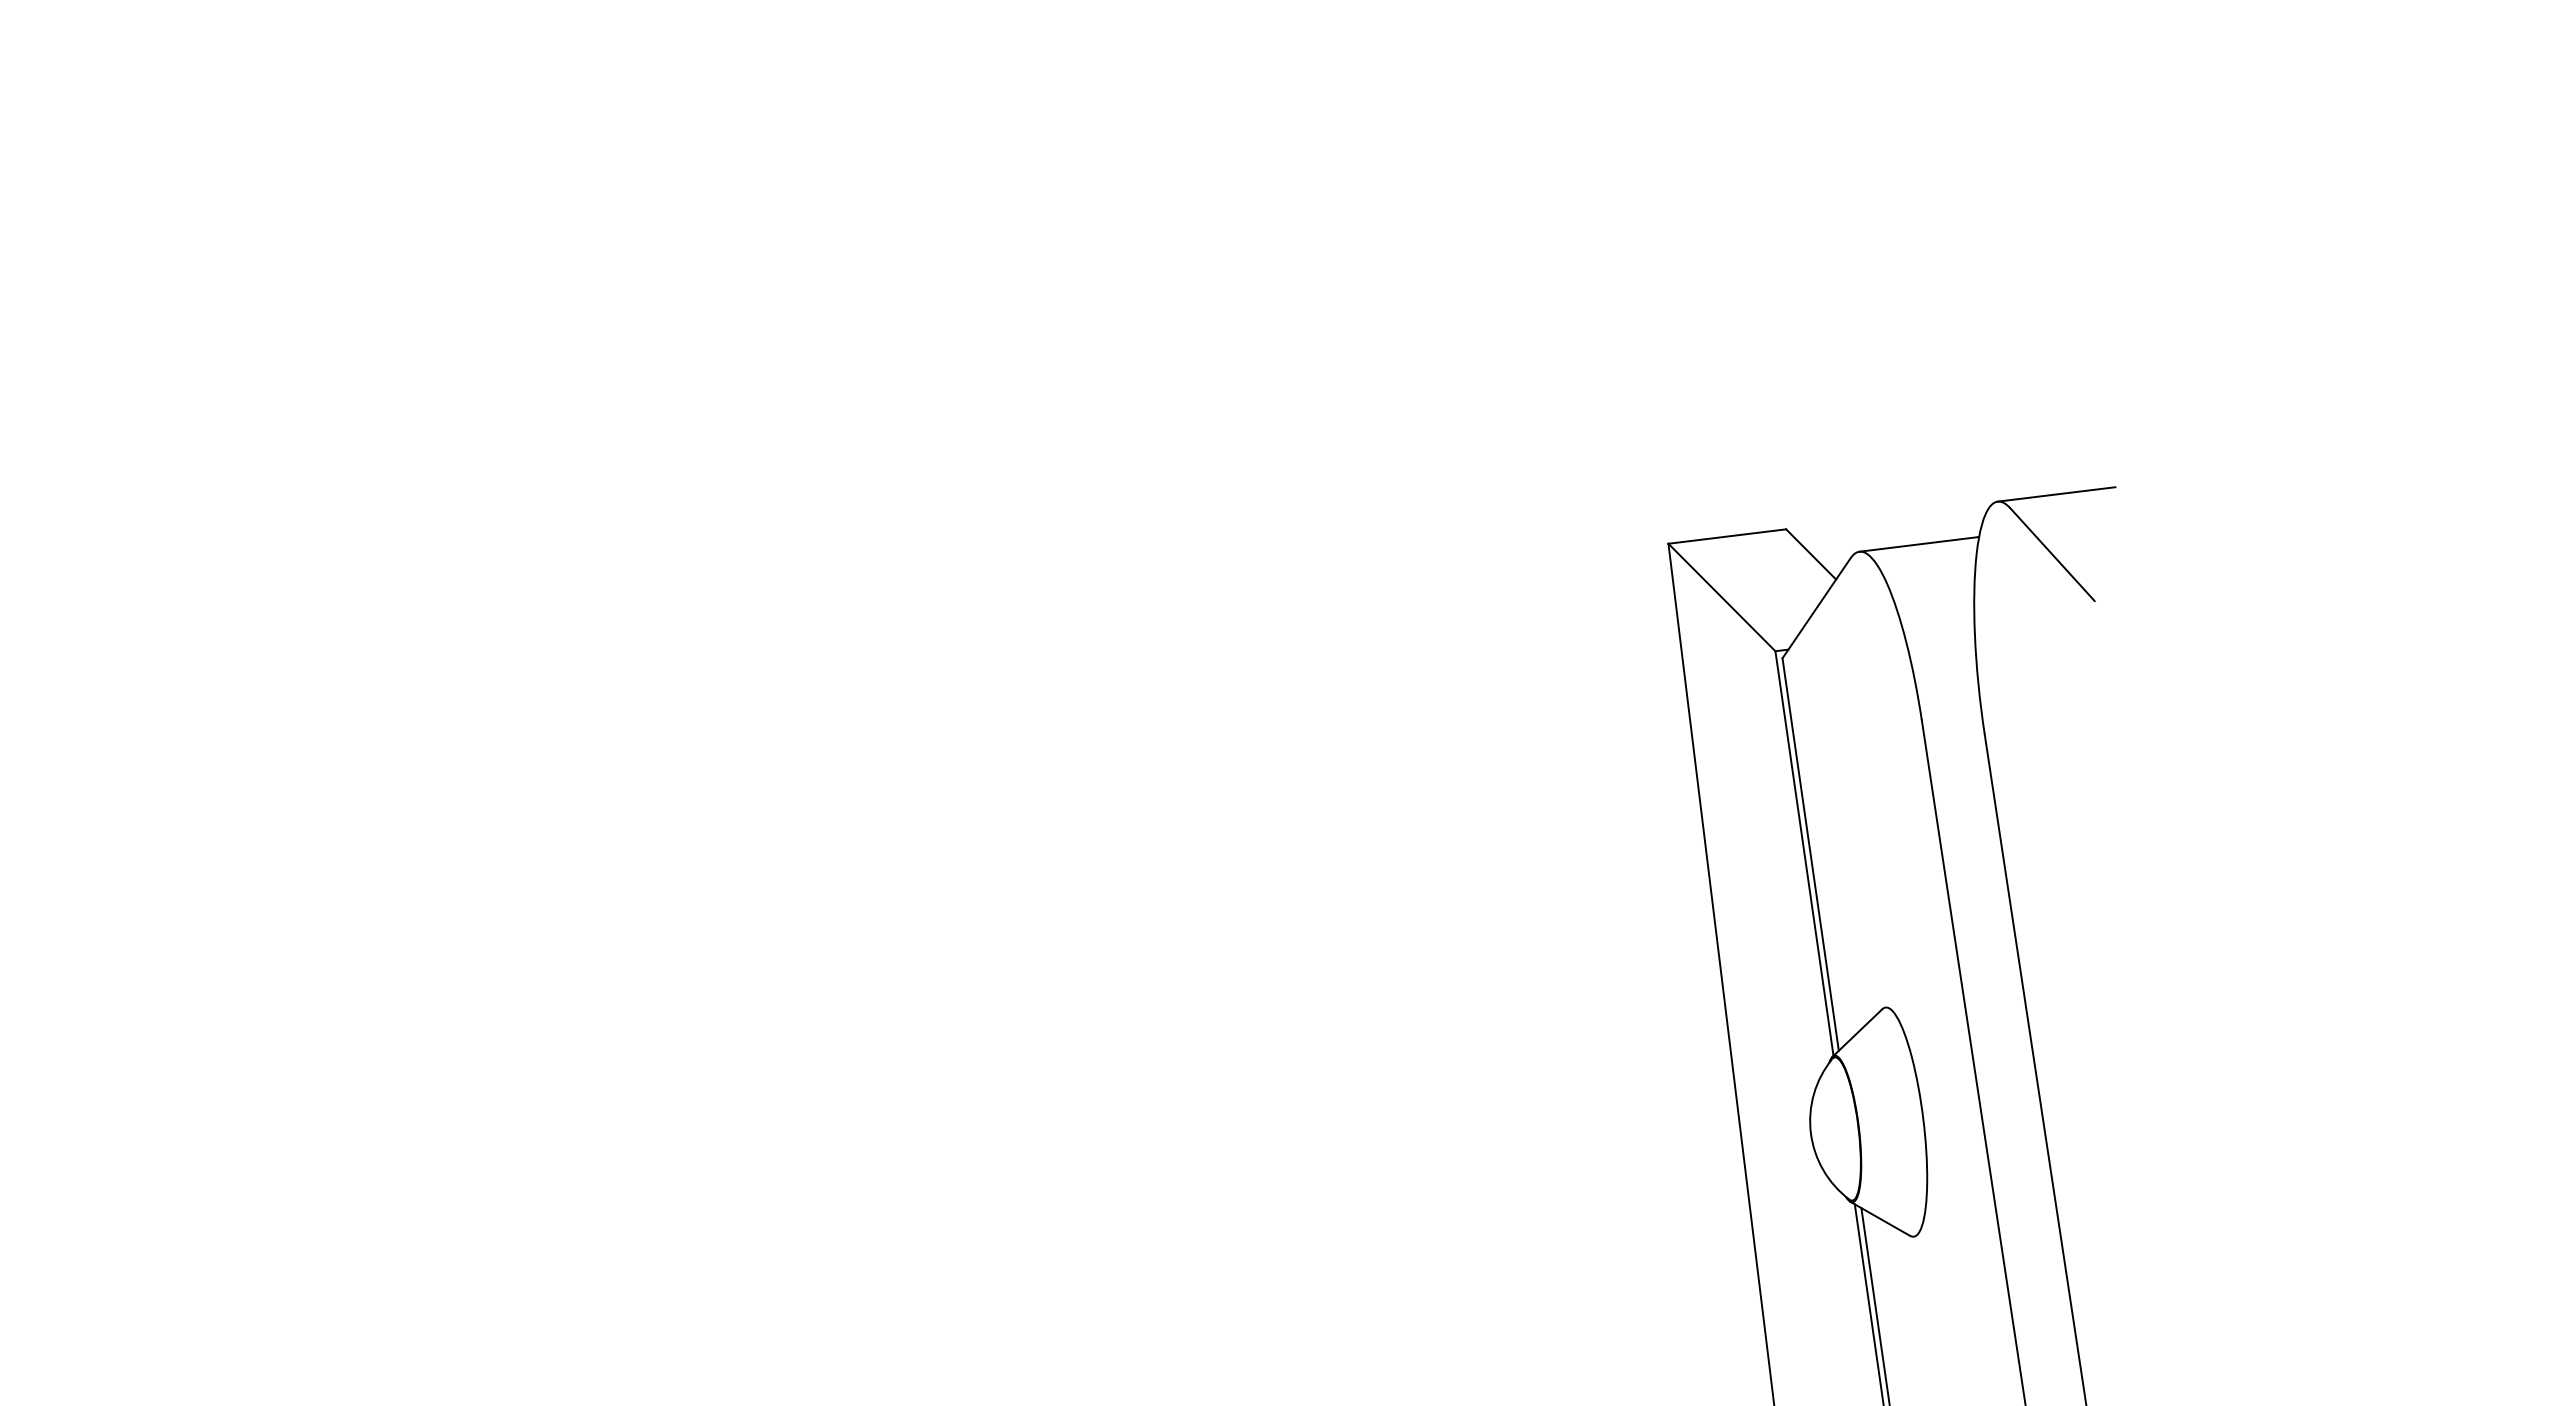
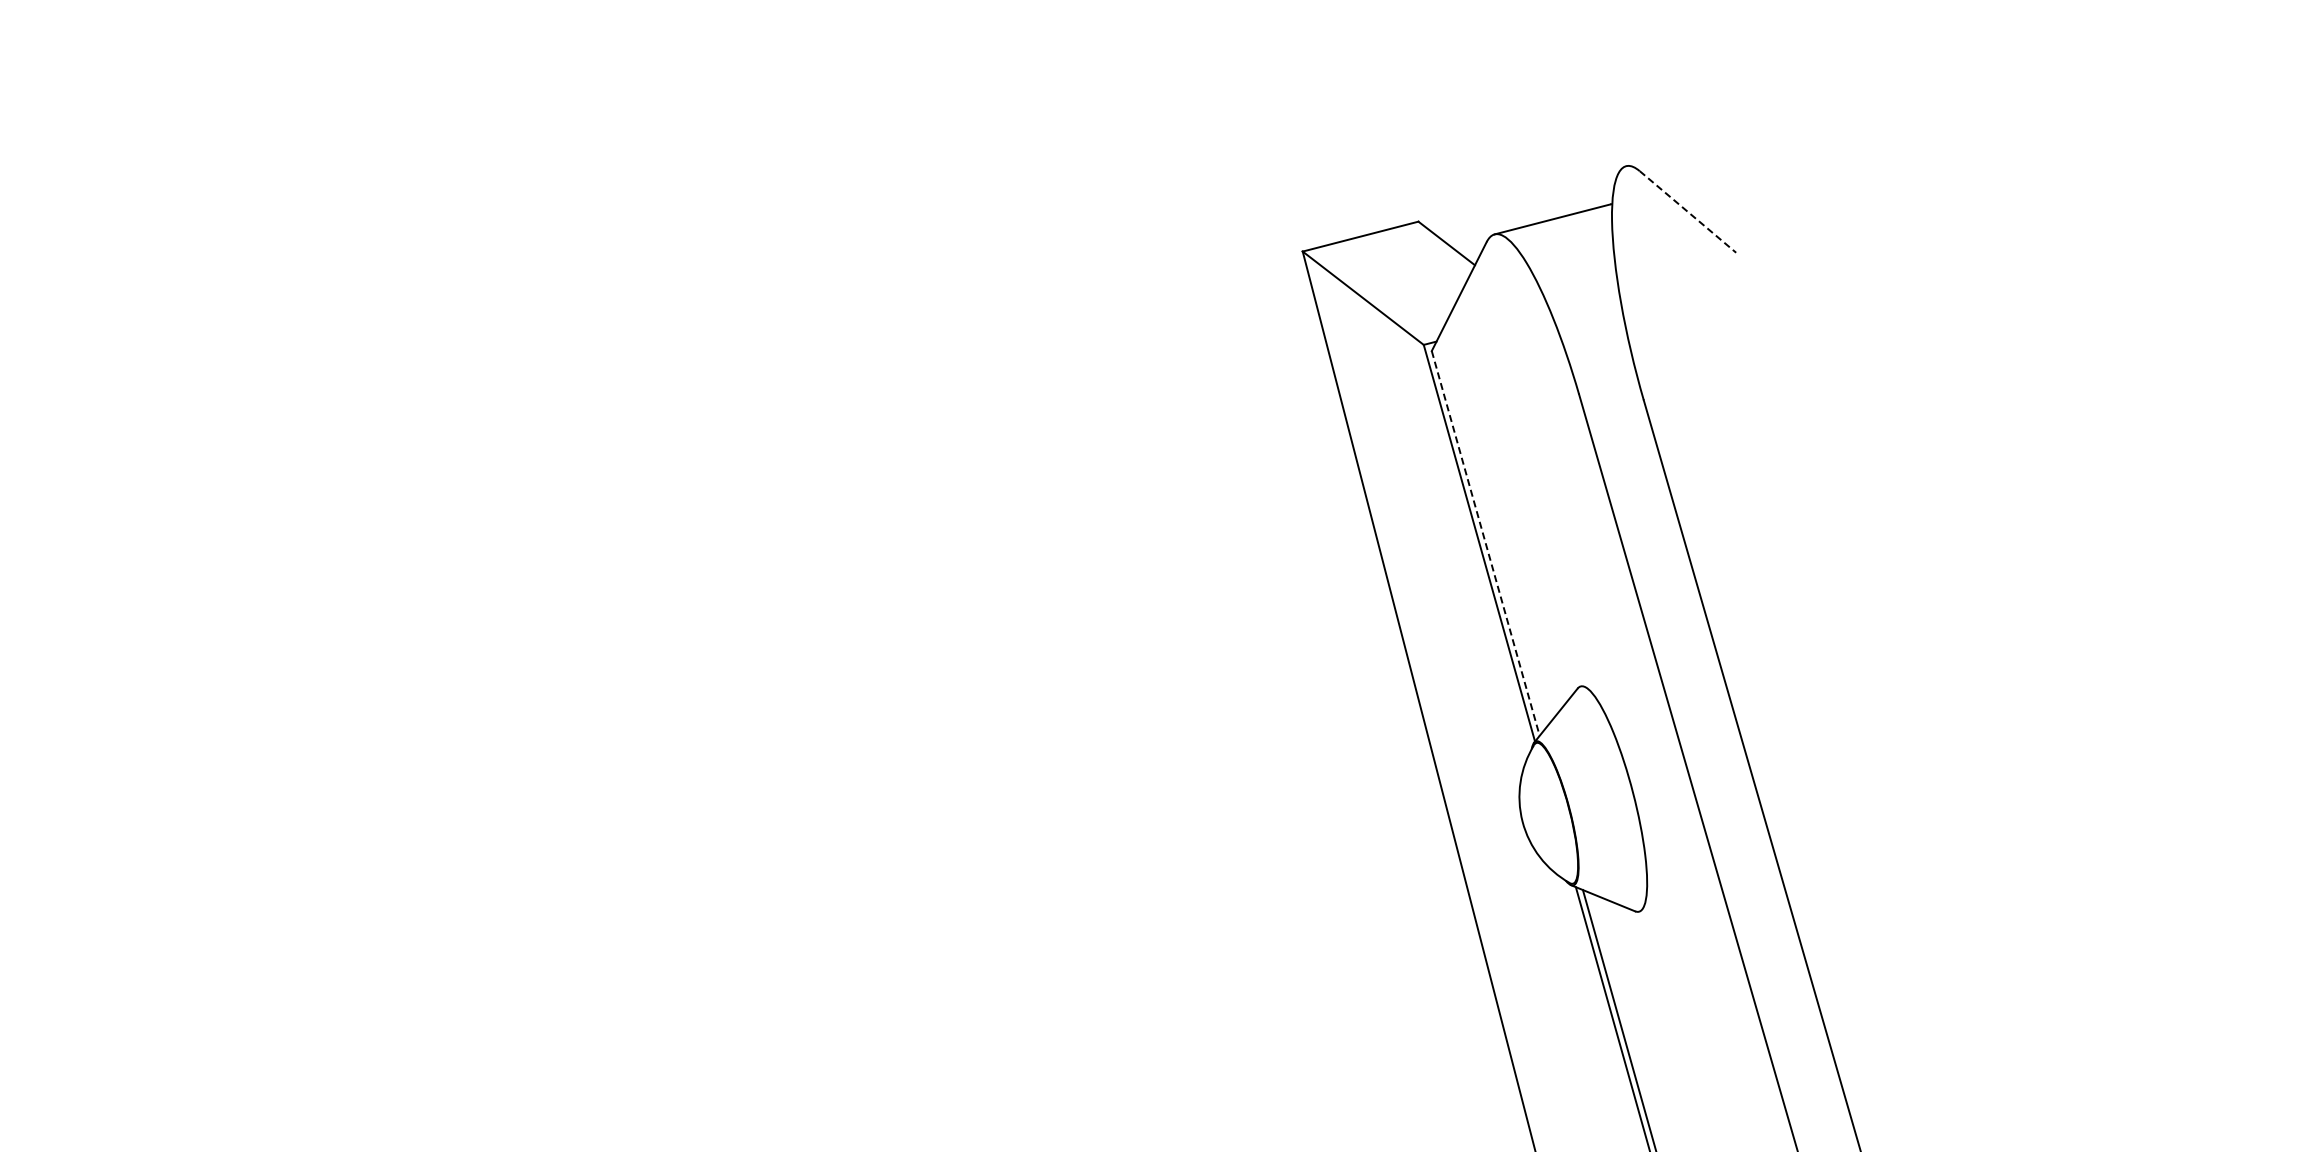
line: (2056, 494) -> (1684, 151), removed
line: (2052, 554) -> (1687, 211), solid -> dashed
line: (1810, 855) -> (1485, 544), solid -> dashed

